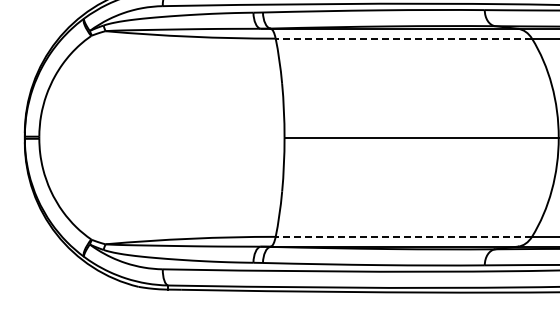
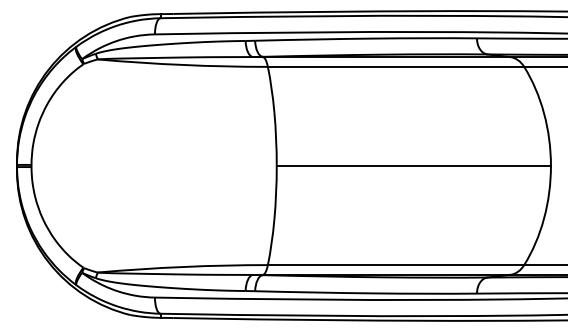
line: (403, 38) -> (395, 66), dashed -> solid
line: (403, 237) -> (395, 265), dashed -> solid

